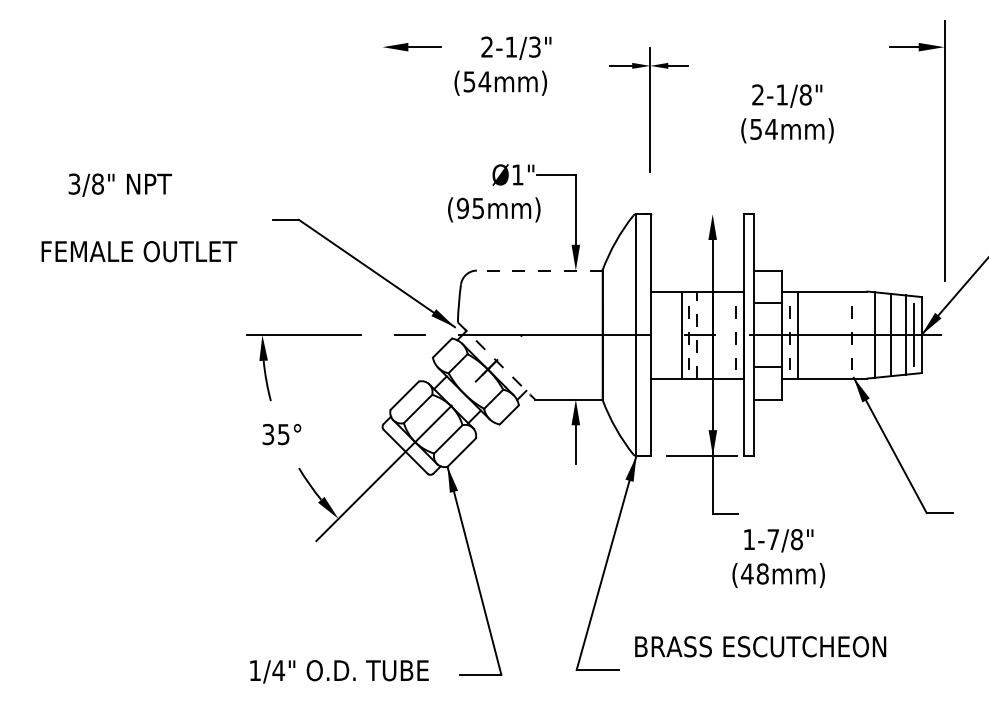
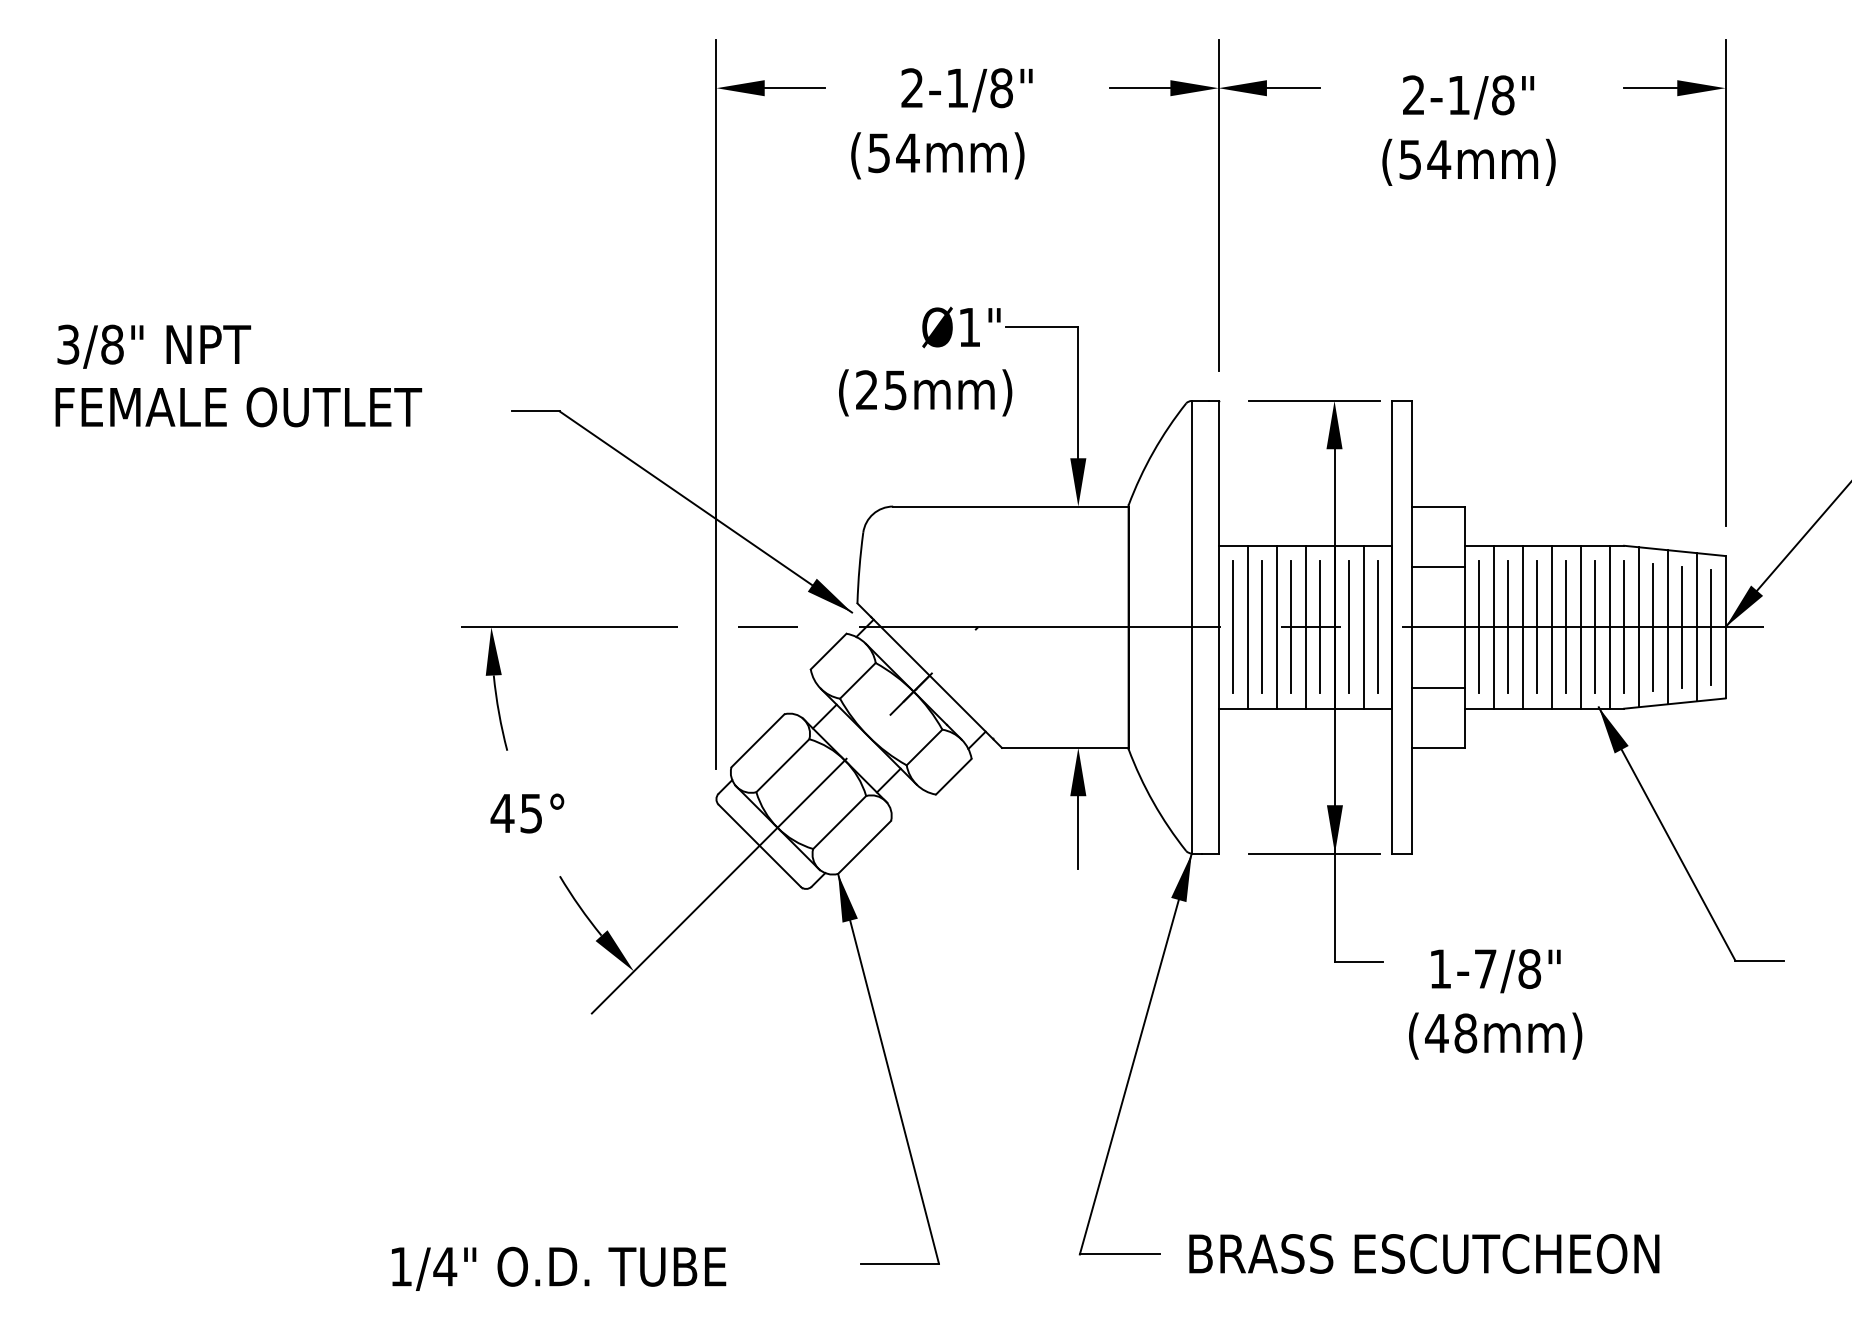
text: (534, 46) -> (1000, 86), 2-1/3" -> 2-1/8"
part: (648, 109) -> (1214, 204), size x1.43
text: (787, 113) -> (1468, 129), moved
part: (944, 150) -> (1725, 281), moved
text: (119, 184) -> (152, 345), moved
text: (462, 208) -> (866, 390), (95mm) -> (25mm)
line: (701, 214) -> (1313, 401), added
line: (382, 215) -> (716, 403), added
text: (139, 251) -> (238, 407), moved
line: (539, 270) -> (1010, 506), dashed -> solid
line: (658, 334) -> (1233, 626), added
line: (666, 334) -> (1248, 626), added
line: (674, 334) -> (1263, 626), added
line: (689, 334) -> (1291, 626), dashed -> solid
line: (704, 334) -> (1319, 626), added
line: (720, 334) -> (1349, 626), added
line: (728, 334) -> (1364, 626), added
line: (735, 334) -> (1377, 626), dashed -> solid
line: (790, 334) -> (1480, 626), dashed -> solid
line: (805, 334) -> (1508, 626), added
line: (813, 334) -> (1523, 626), added
line: (820, 334) -> (1536, 626), added
line: (828, 334) -> (1551, 626), added
line: (836, 334) -> (1566, 626), added
line: (844, 334) -> (1581, 626), added
line: (851, 334) -> (1594, 626), dashed -> solid
line: (859, 334) -> (1609, 626), added
line: (867, 334) -> (1624, 626), added
line: (882, 334) -> (1652, 626), added
line: (898, 334) -> (1682, 626), added
line: (697, 335) -> (1306, 628), dashed -> solid
line: (496, 360) -> (929, 674), dashed -> solid
text: (268, 434) -> (502, 813), 35° -> 45°
text: (778, 558) -> (1495, 1004), moved
text: (760, 646) -> (1424, 1253), moved
text: (339, 671) -> (559, 1268), moved

